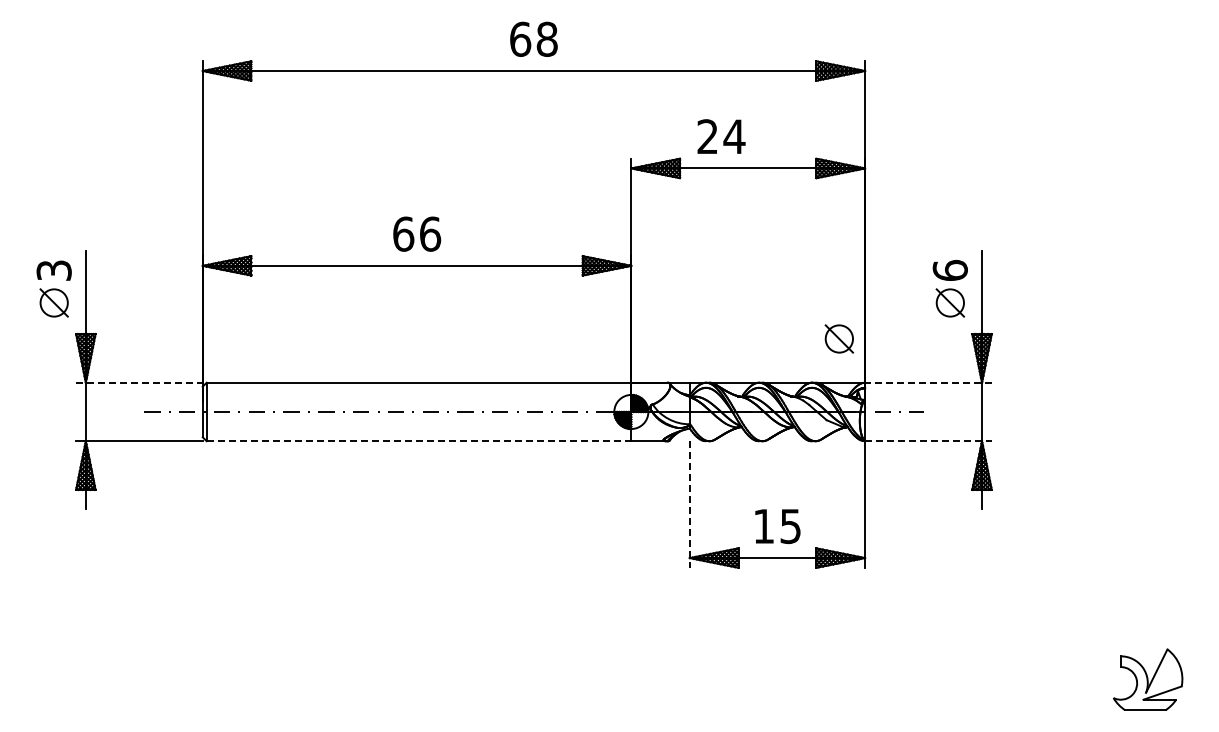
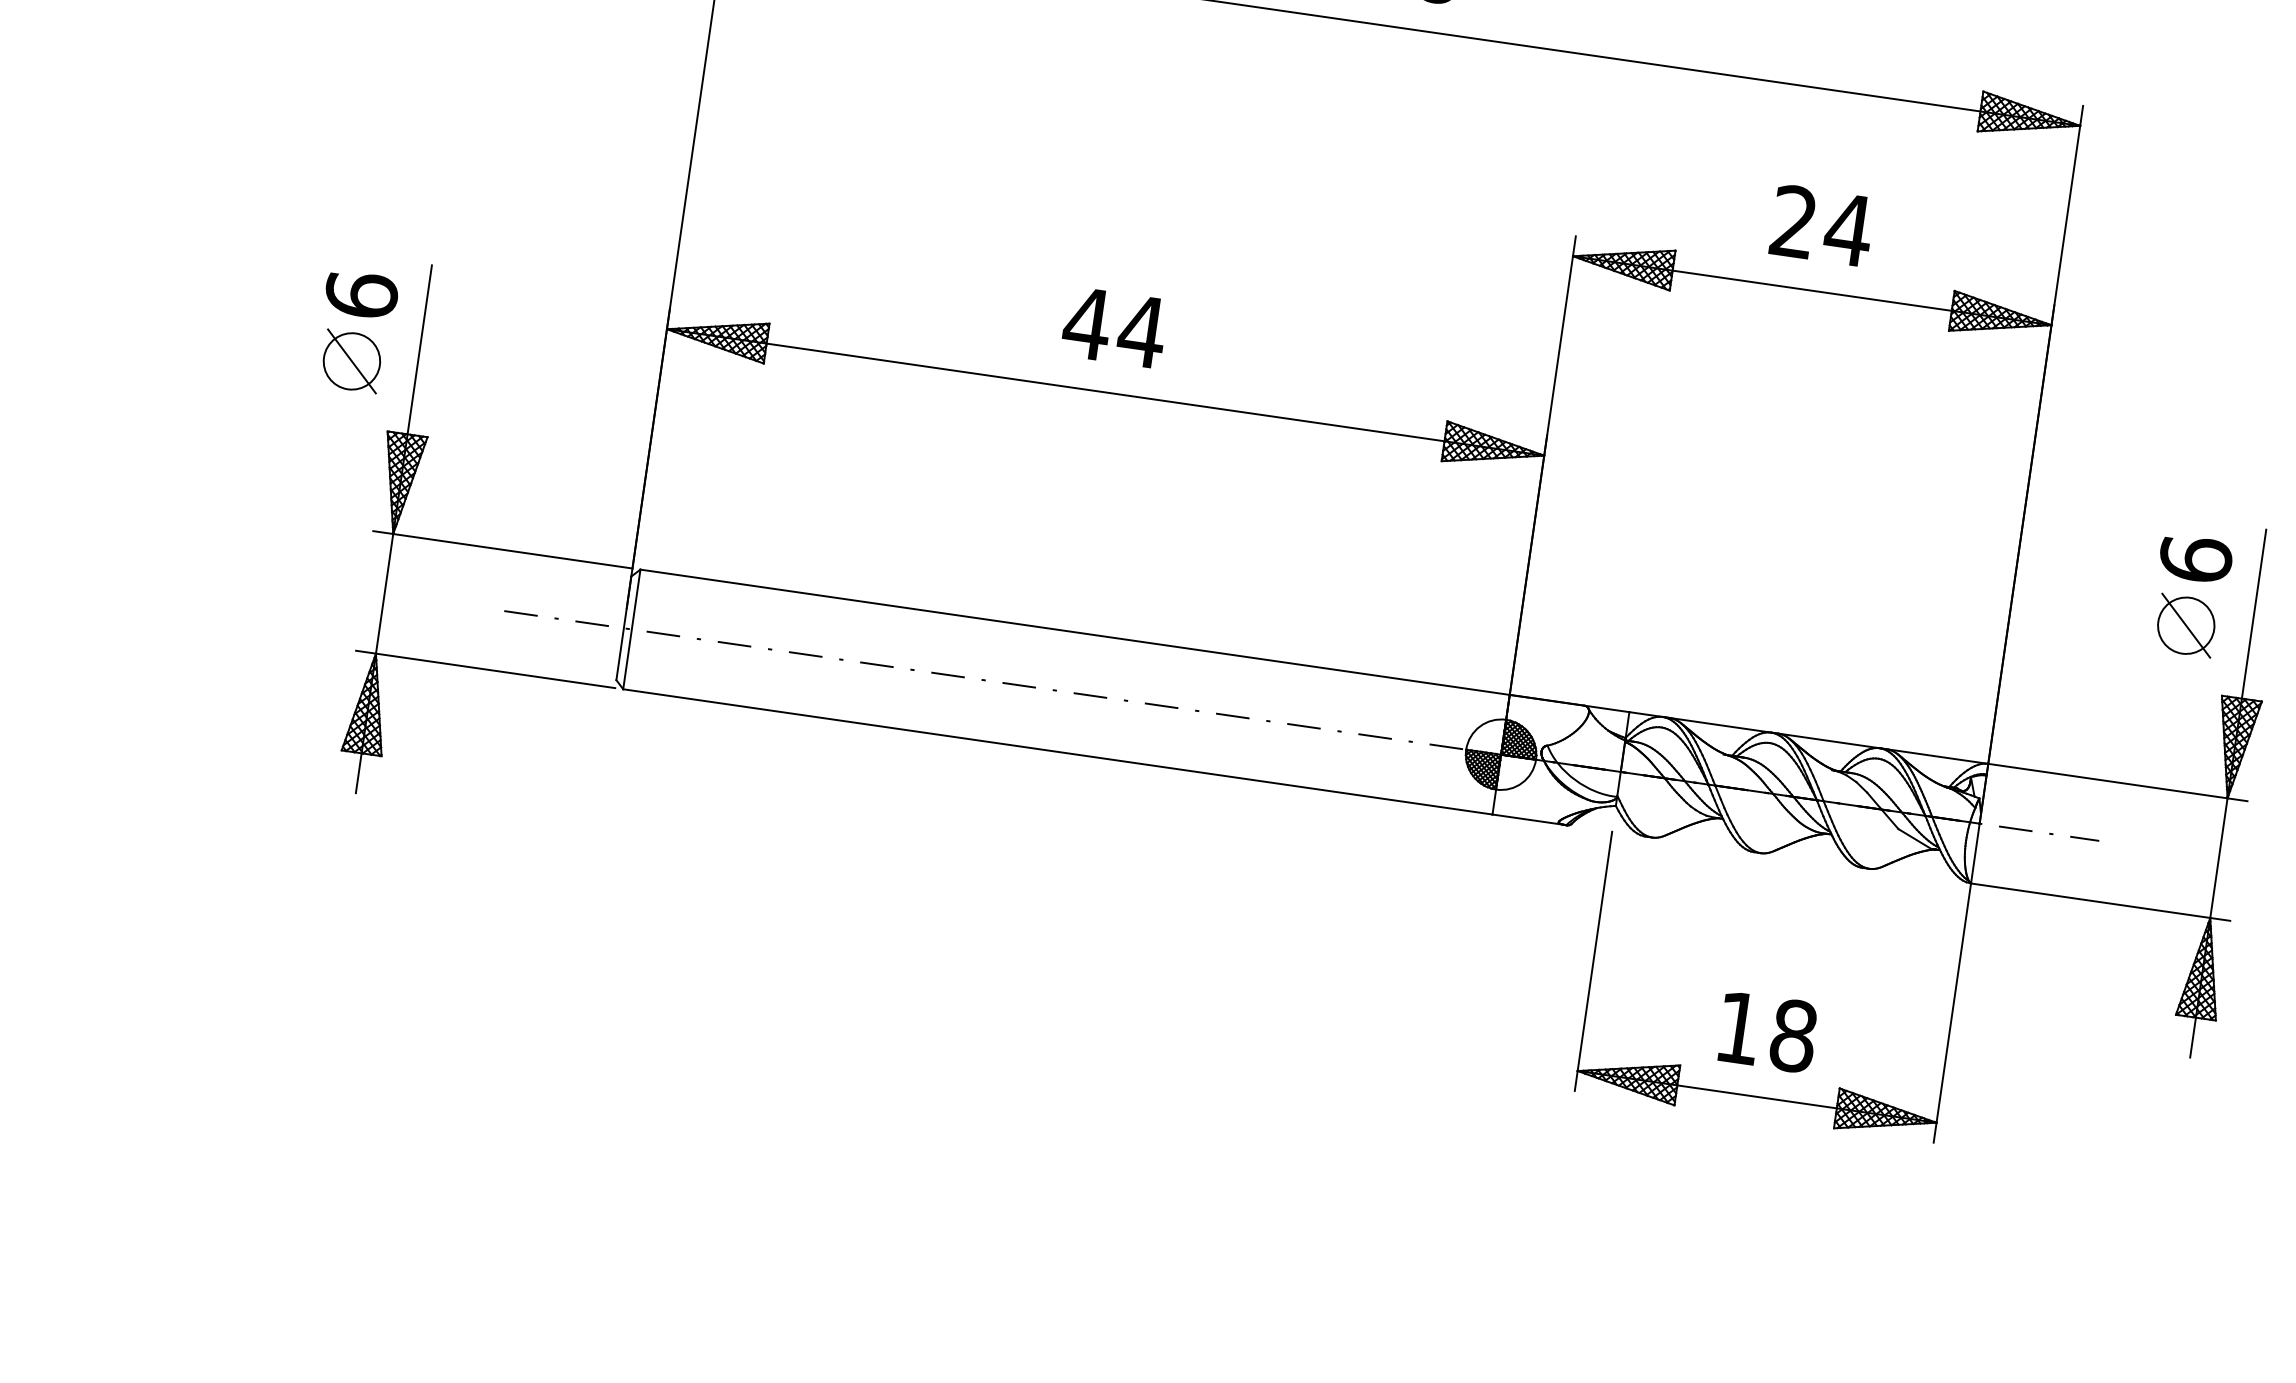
text: (721, 136) -> (1822, 225), moved
text: (416, 233) -> (1113, 326), 66 -> 44
text: (53, 269) -> (360, 292), 3 -> 6
part: (839, 338) -> (1948, 665), removed
line: (139, 382) -> (503, 549), dashed -> solid
line: (927, 382) -> (2115, 781), dashed -> solid
line: (419, 441) -> (1058, 752), dashed -> solid
line: (928, 441) -> (2100, 902), dashed -> solid
line: (689, 505) -> (1592, 963), dashed -> solid
text: (790, 526) -> (1793, 1036), 15 -> 18

